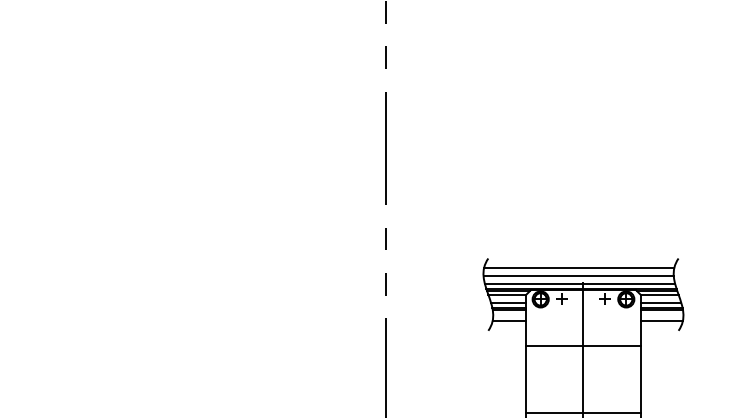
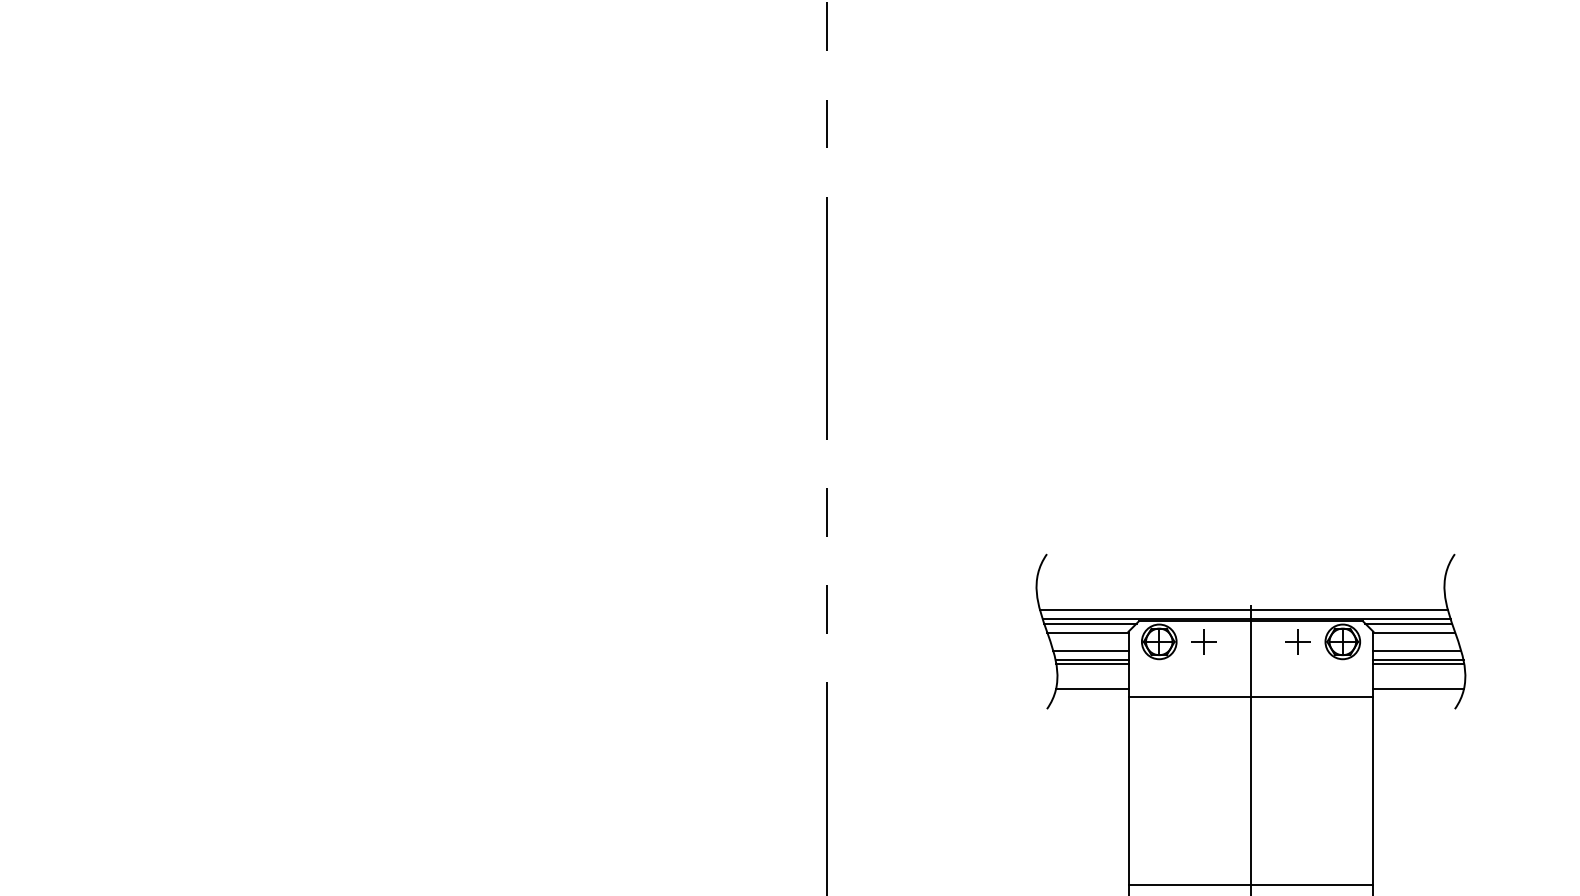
line: (579, 268) -> (1242, 575), removed
line: (578, 276) -> (1240, 592), removed
line: (583, 346) -> (1251, 697), moved

